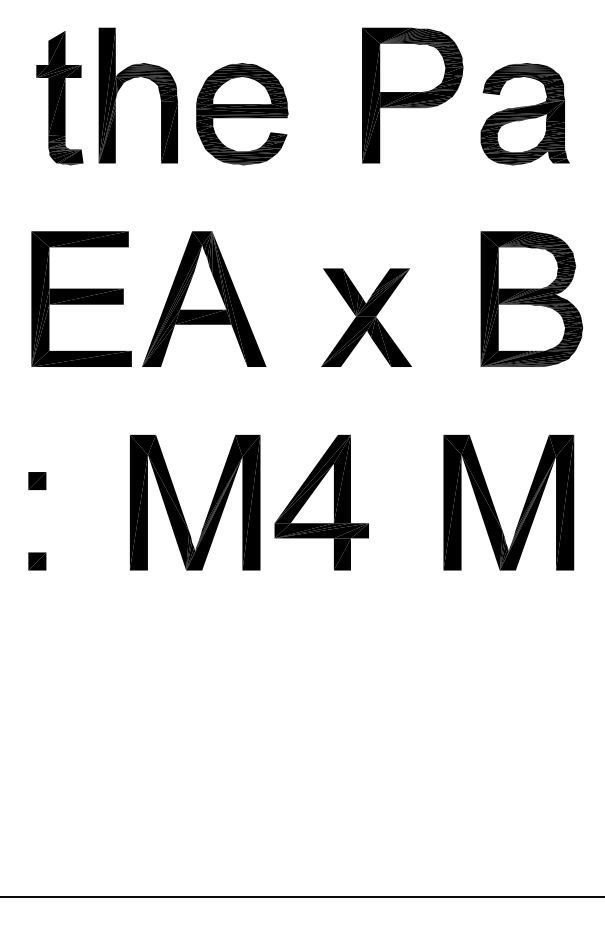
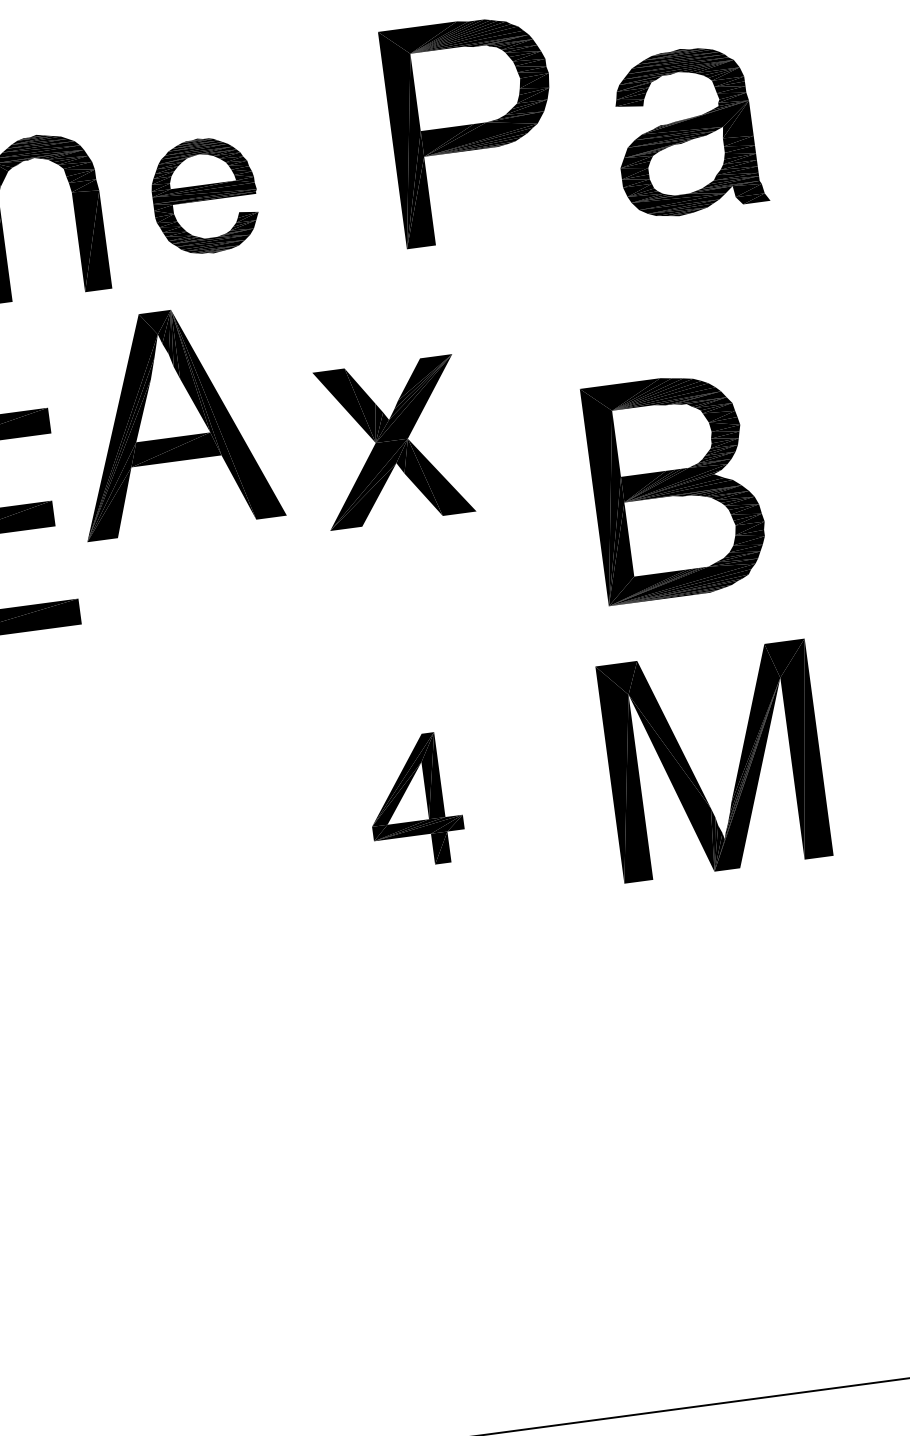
part: (242, 114) -> (205, 196), size x0.7
part: (524, 114) -> (687, 132), moved
part: (204, 298) -> (172, 419), moved
part: (531, 298) -> (675, 485), moved
part: (366, 317) -> (392, 441), moved
part: (321, 502) -> (414, 800), size x0.6
part: (180, 505) -> (189, 835), removed

